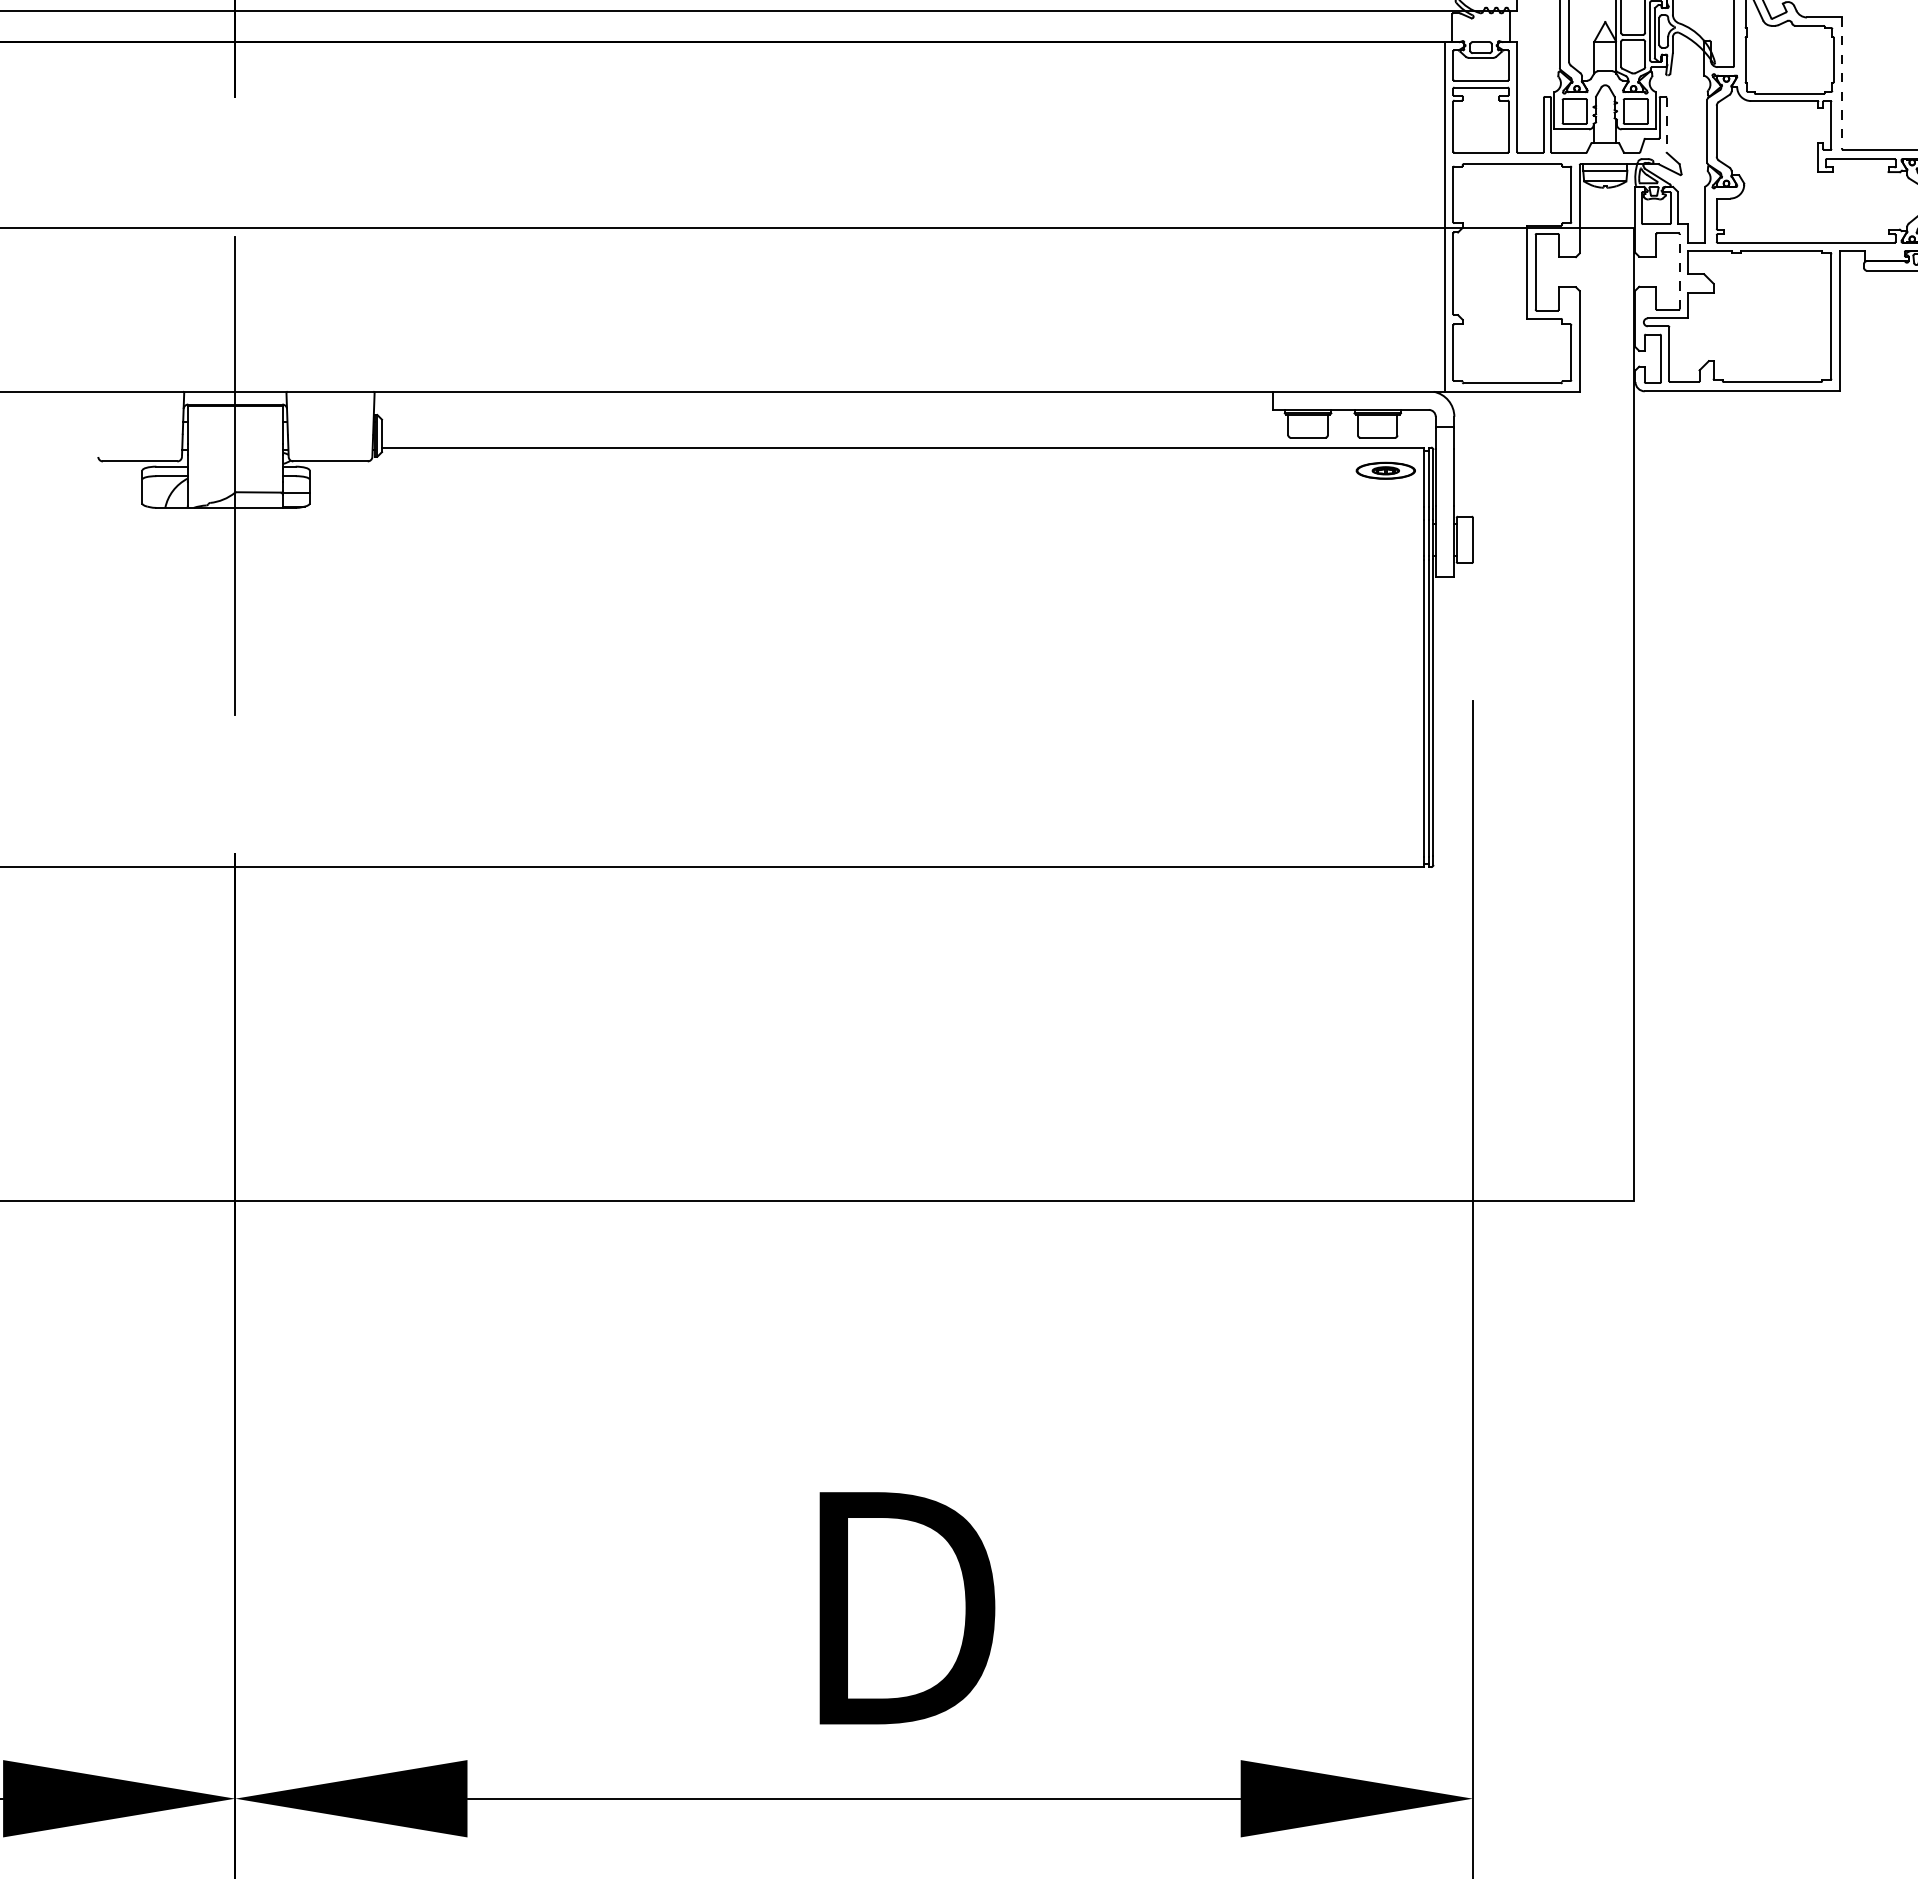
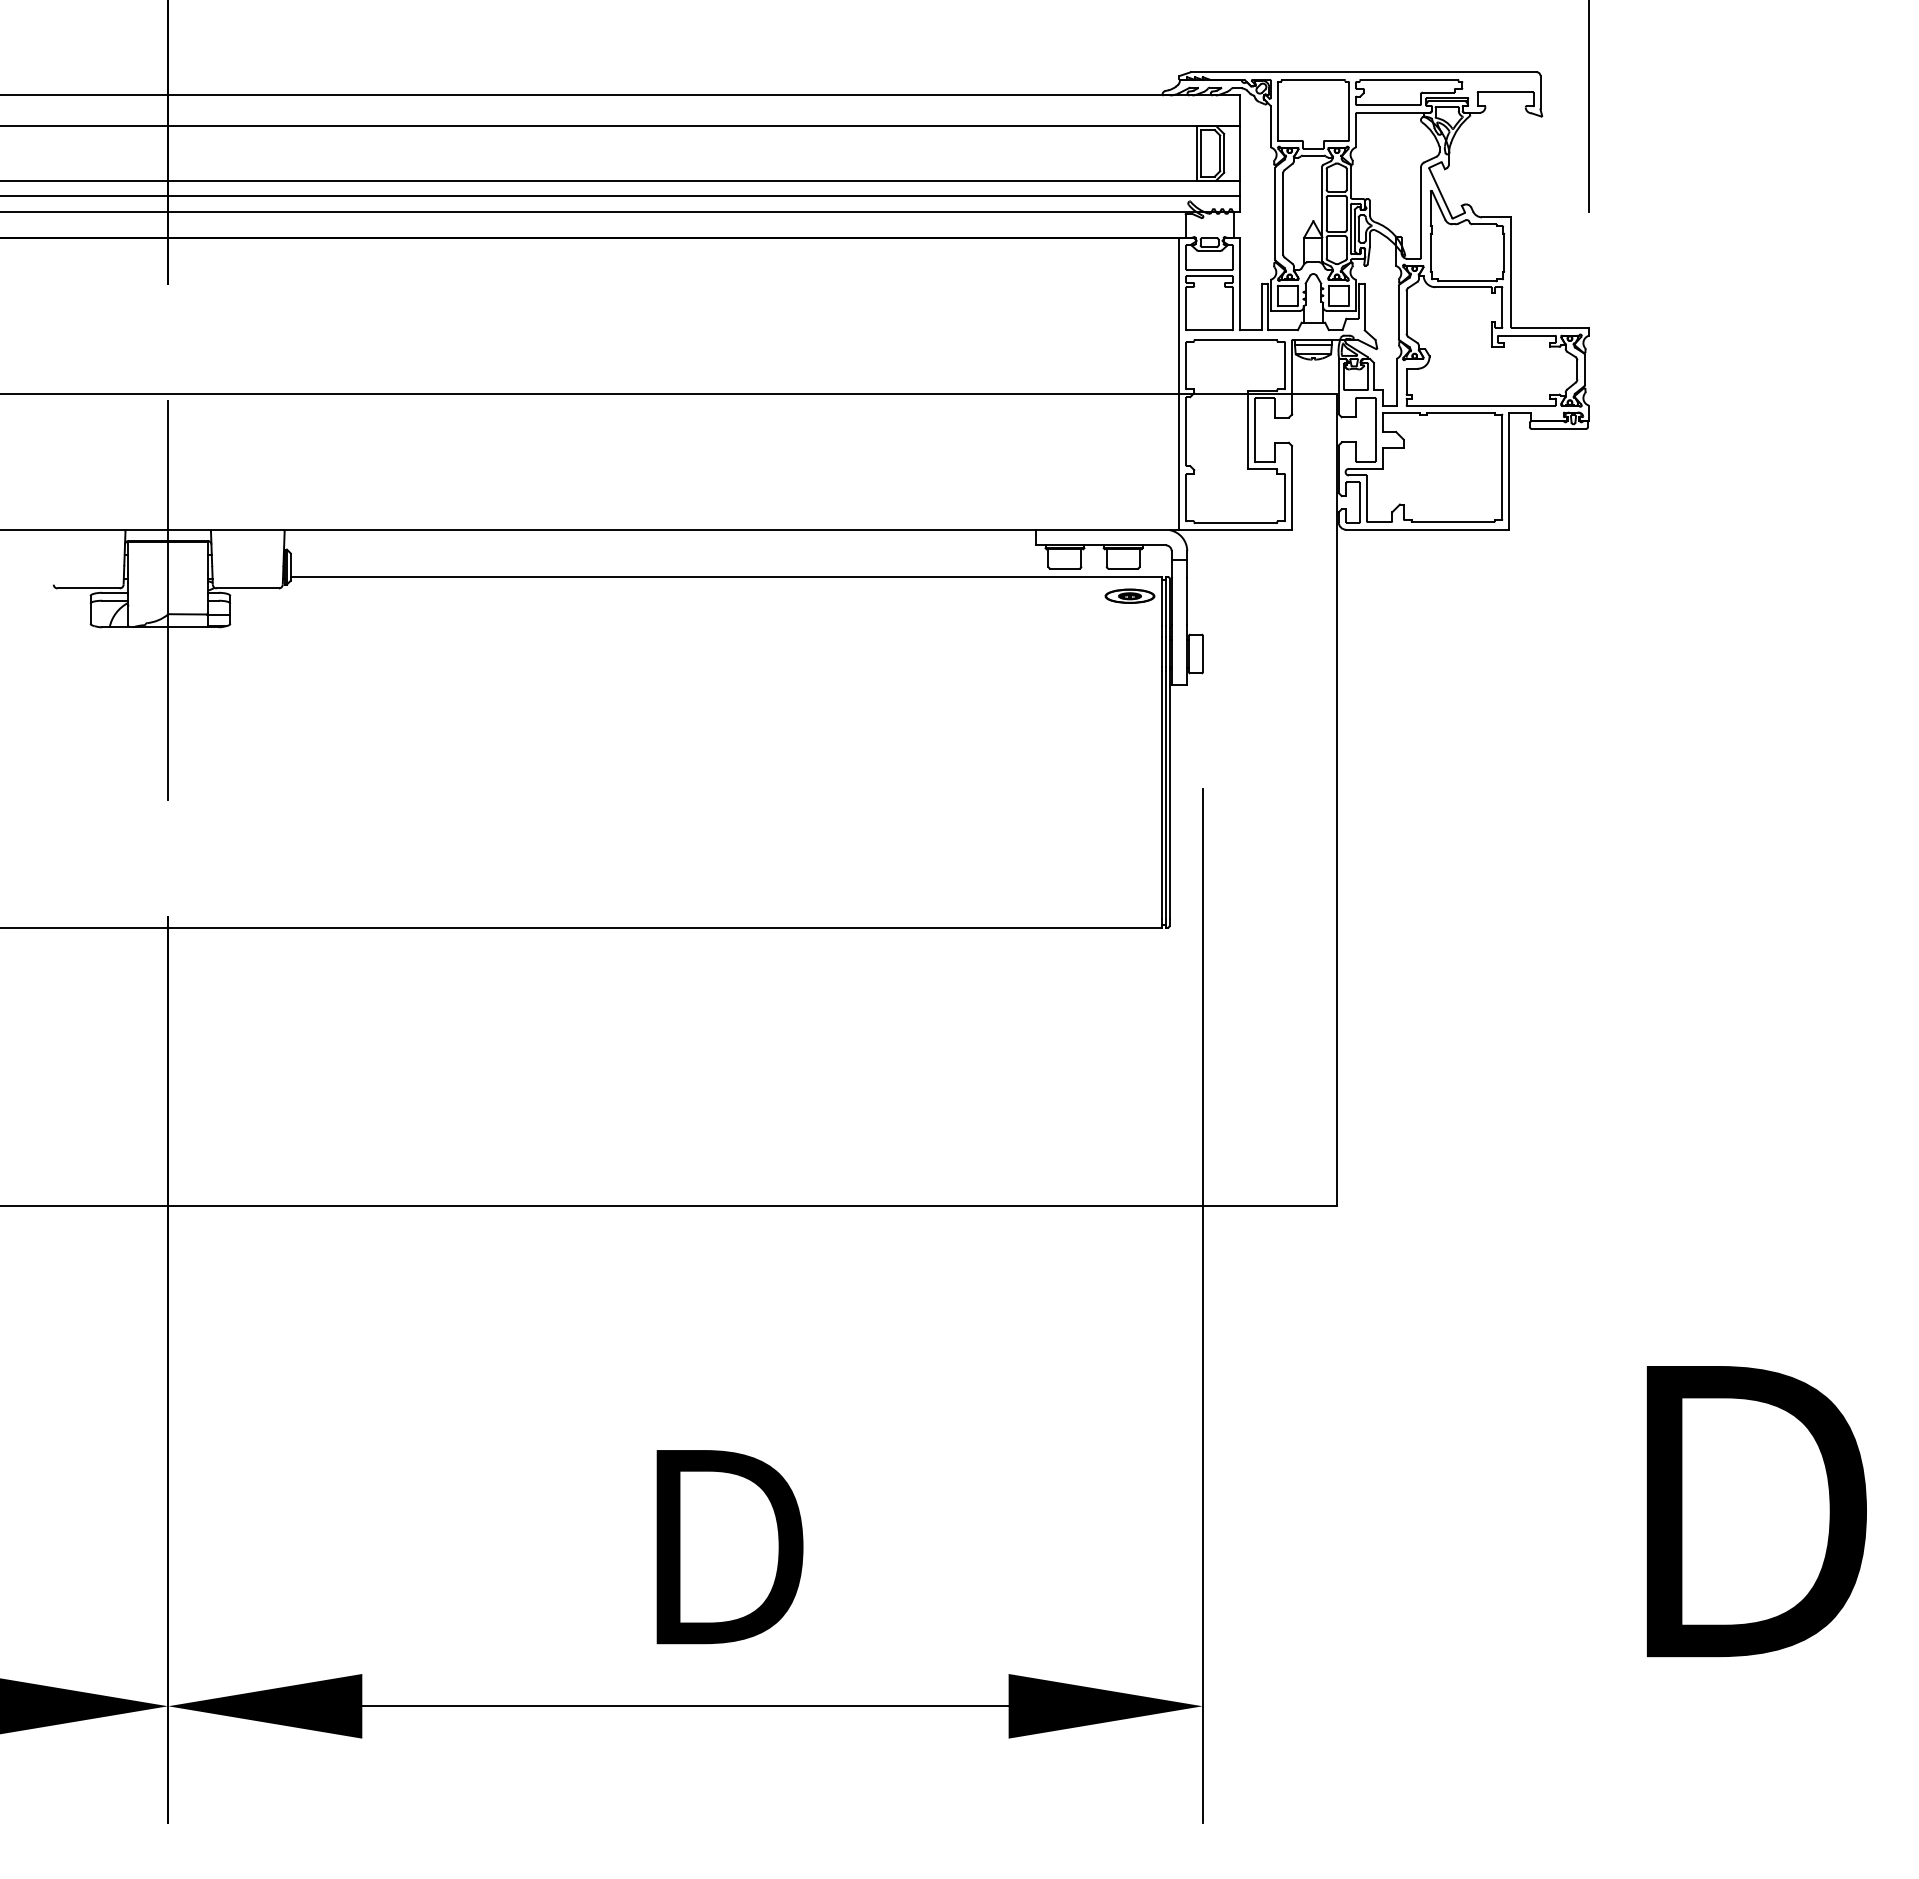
line: (1842, 83) -> (1511, 272), dashed -> solid
line: (1666, 125) -> (1364, 307), dashed -> solid
line: (1679, 271) -> (1375, 429), dashed -> solid

